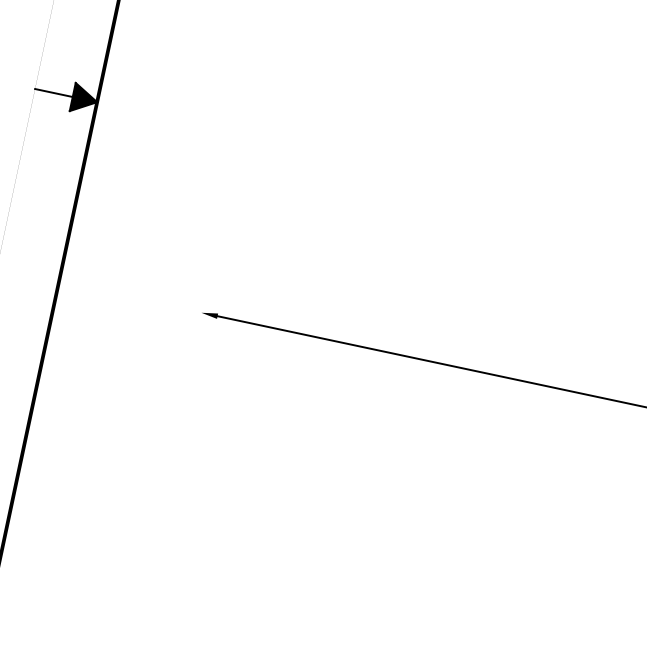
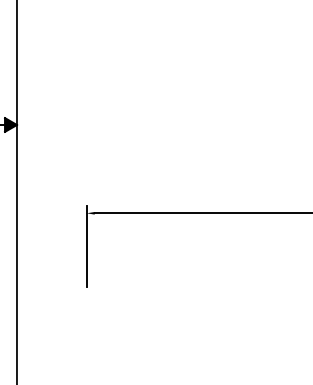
line: (186, 378) -> (86, 245), added

